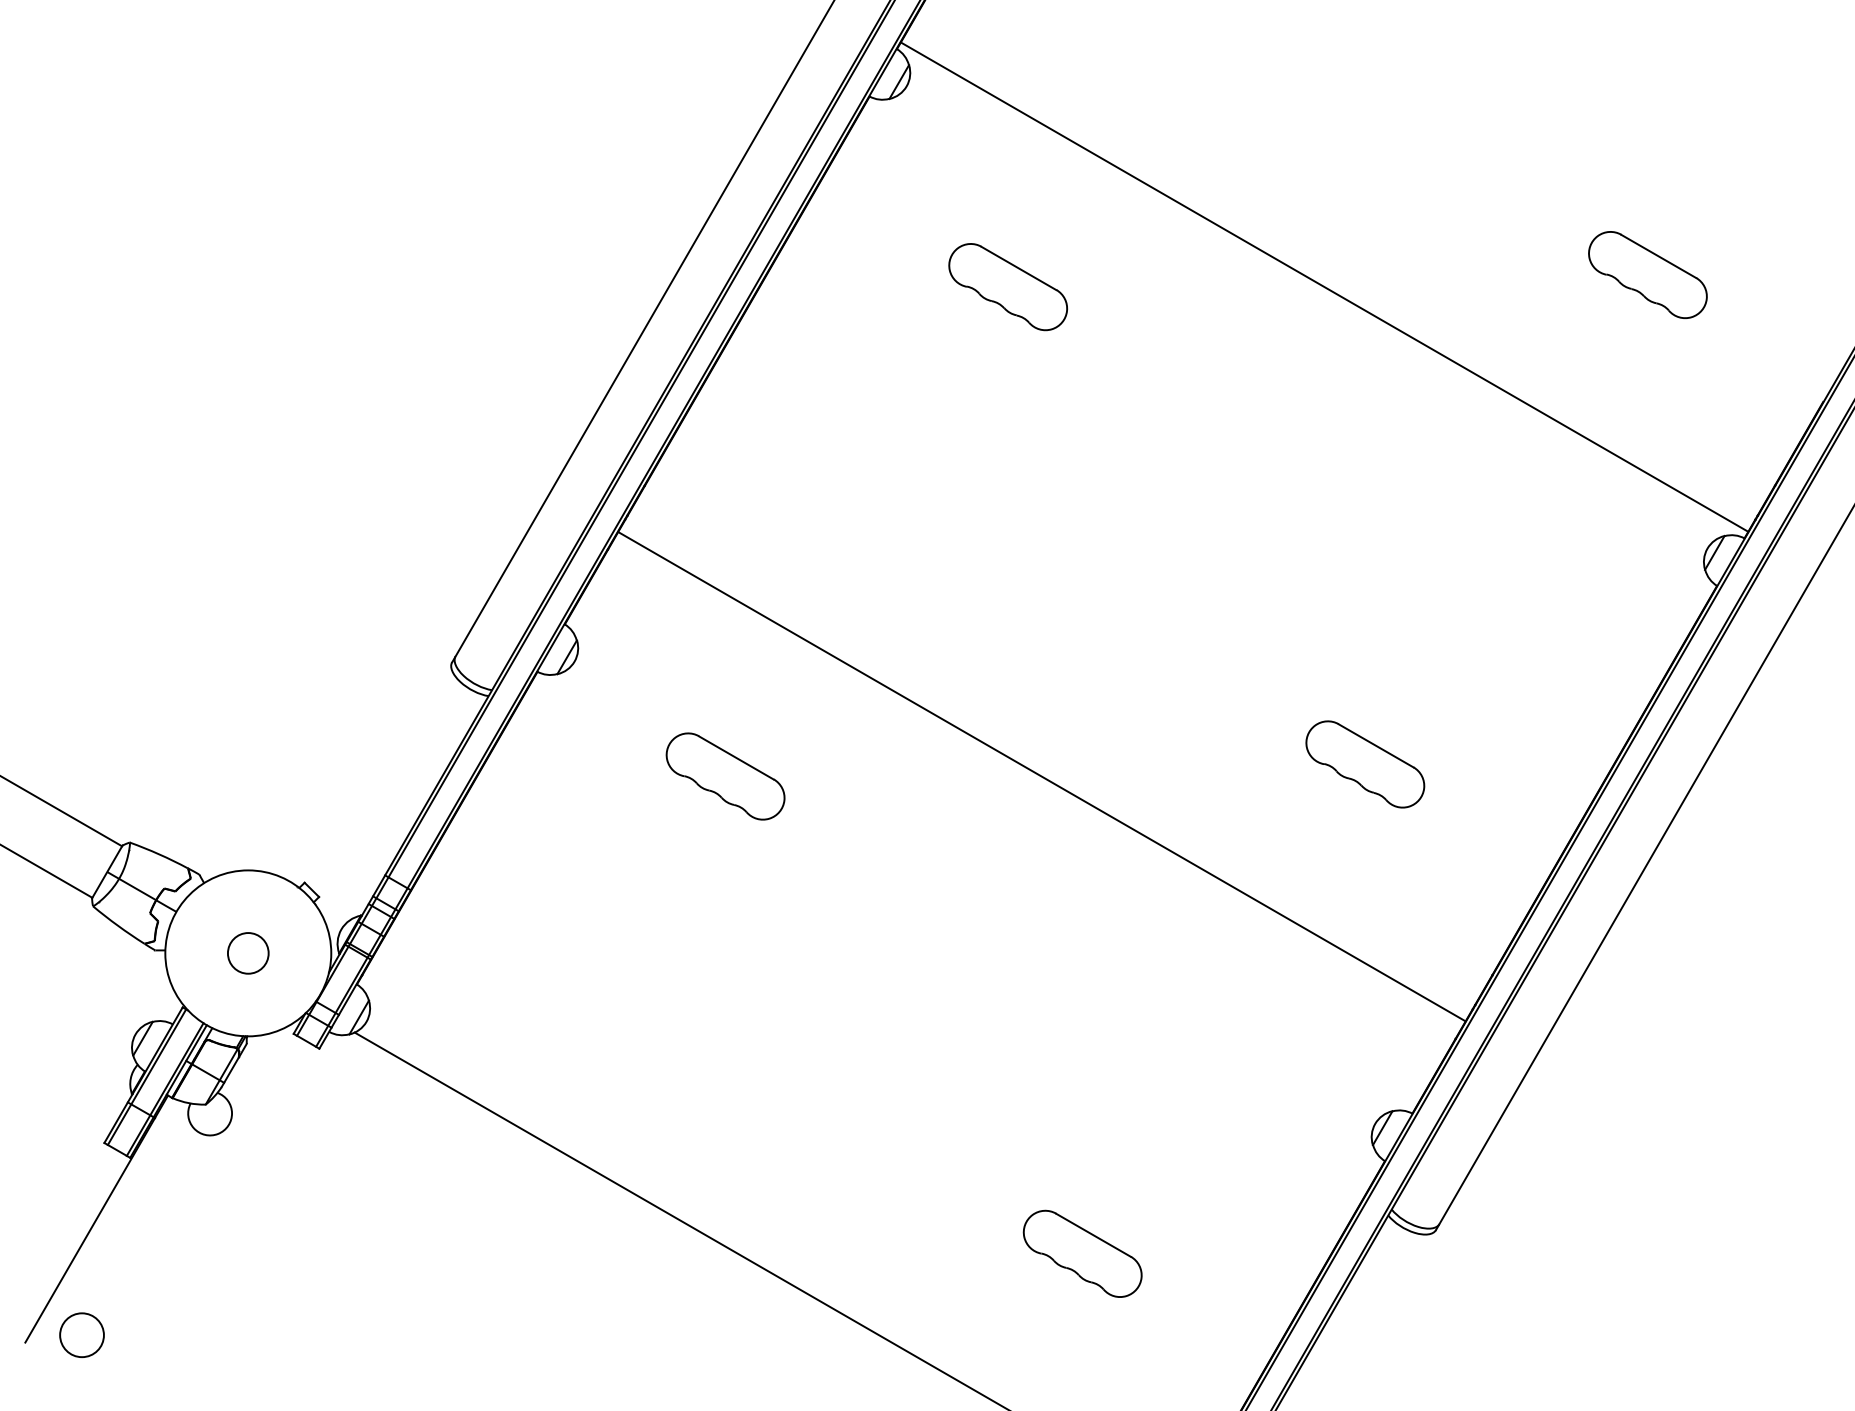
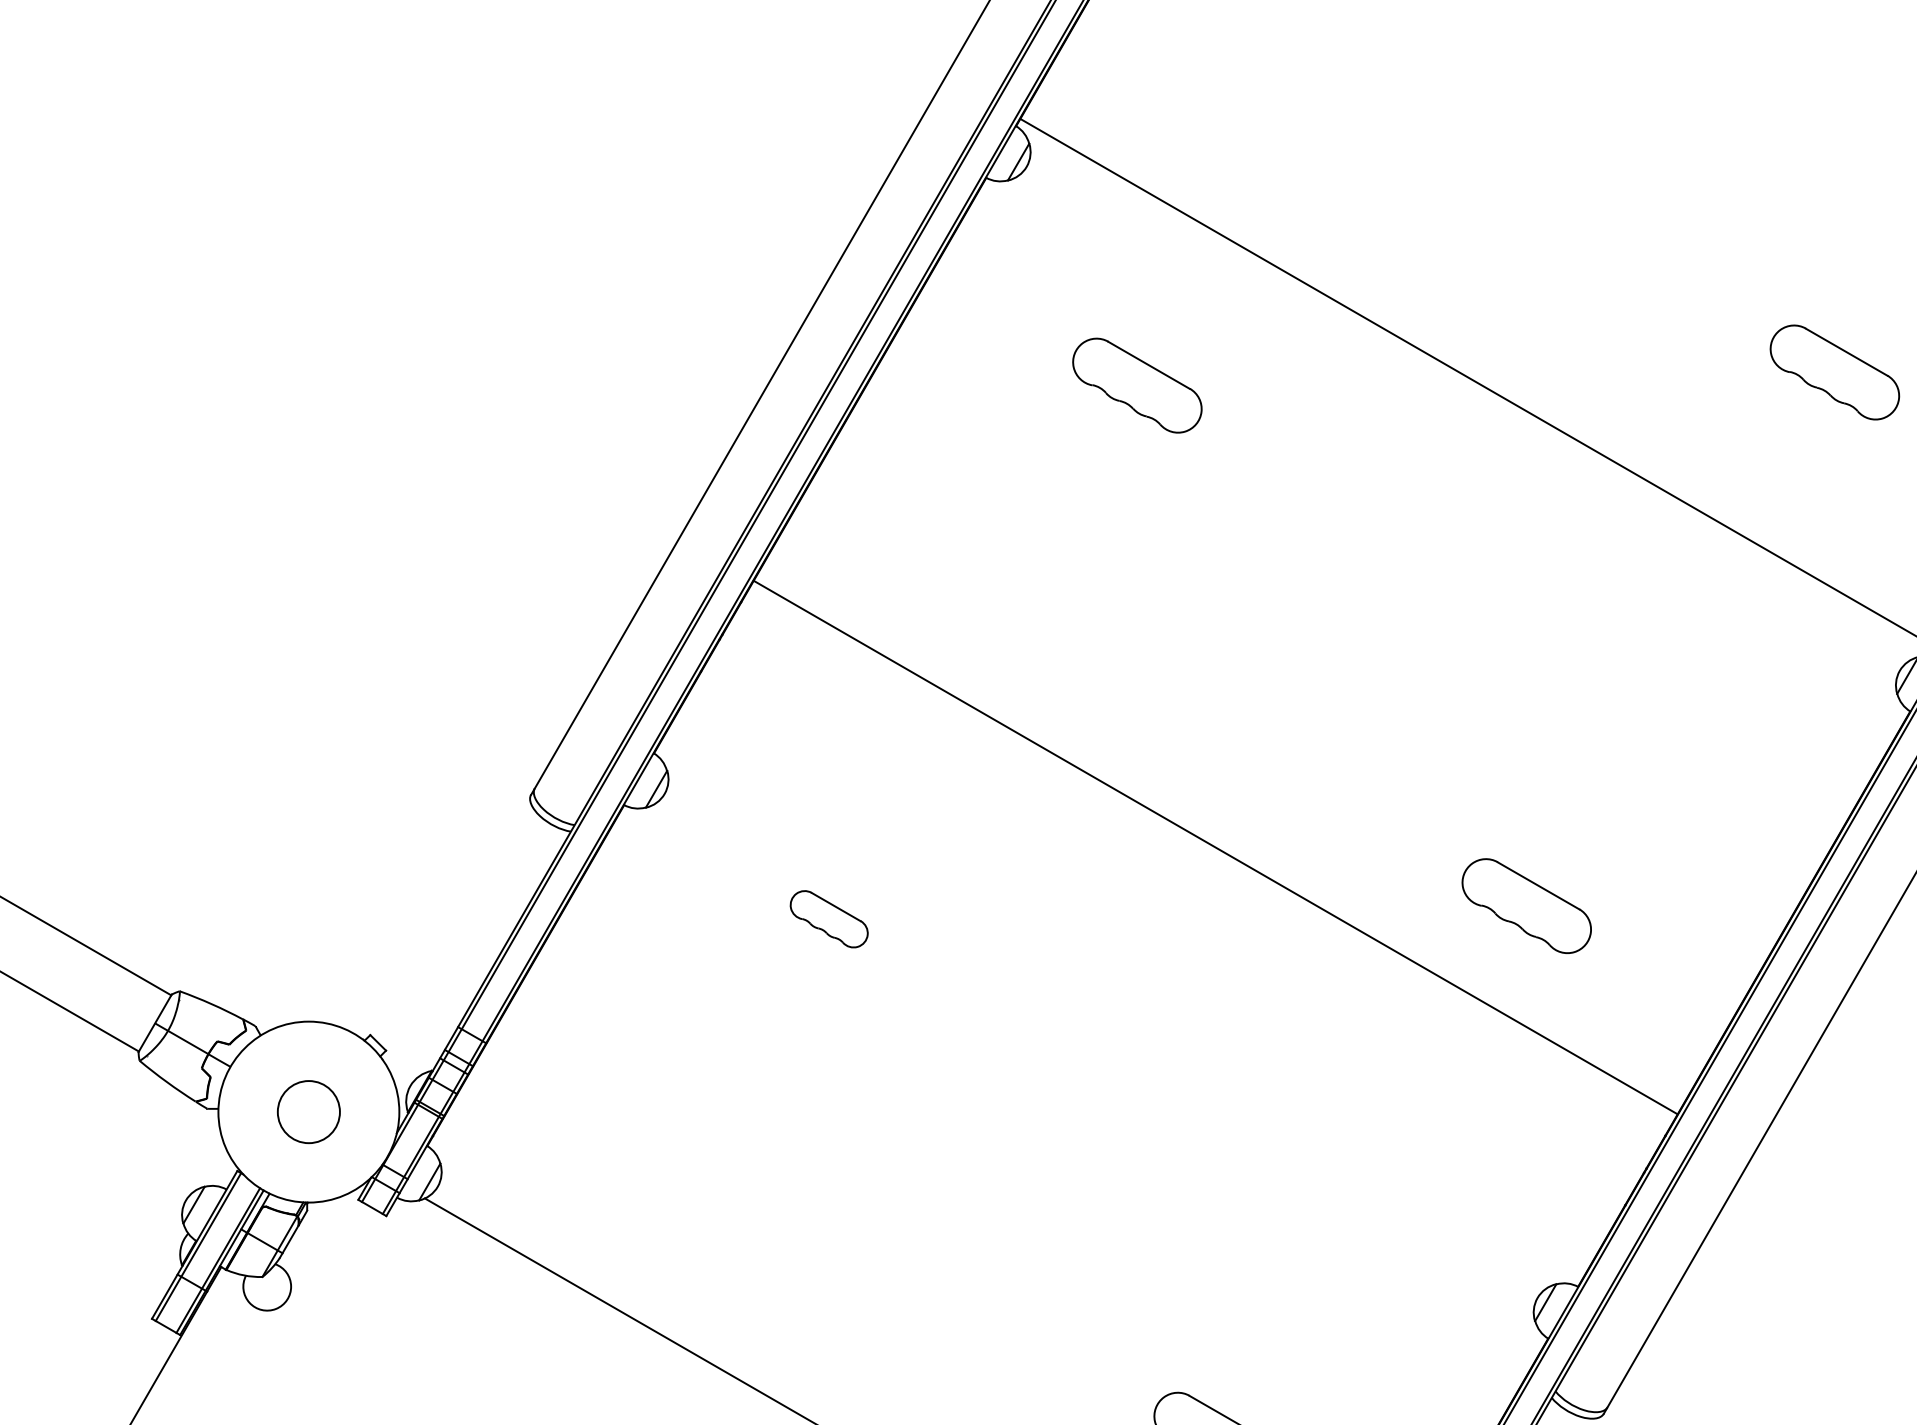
part: (725, 776) -> (829, 919), size x0.6
line: (1041, 776) -> (1215, 847), moved
circle: (247, 953) -> (308, 1112), size x1.4

